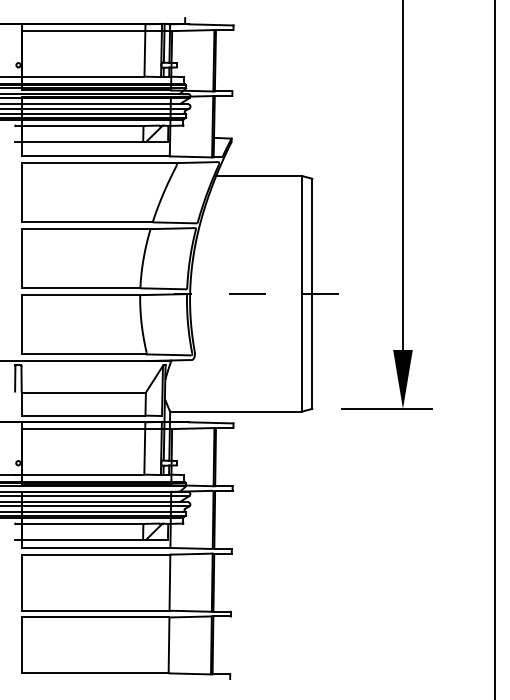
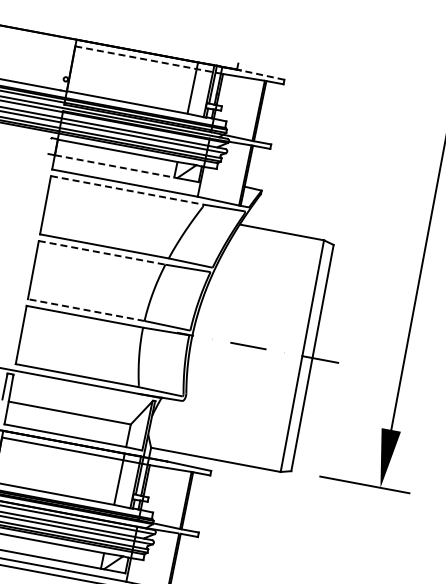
line: (210, 24) -> (261, 74), solid -> dashed
line: (97, 31) -> (149, 60), solid -> dashed
line: (82, 141) -> (114, 166), solid -> dashed
line: (99, 163) -> (127, 190), solid -> dashed
line: (86, 229) -> (102, 253), solid -> dashed
line: (80, 288) -> (85, 310), solid -> dashed

